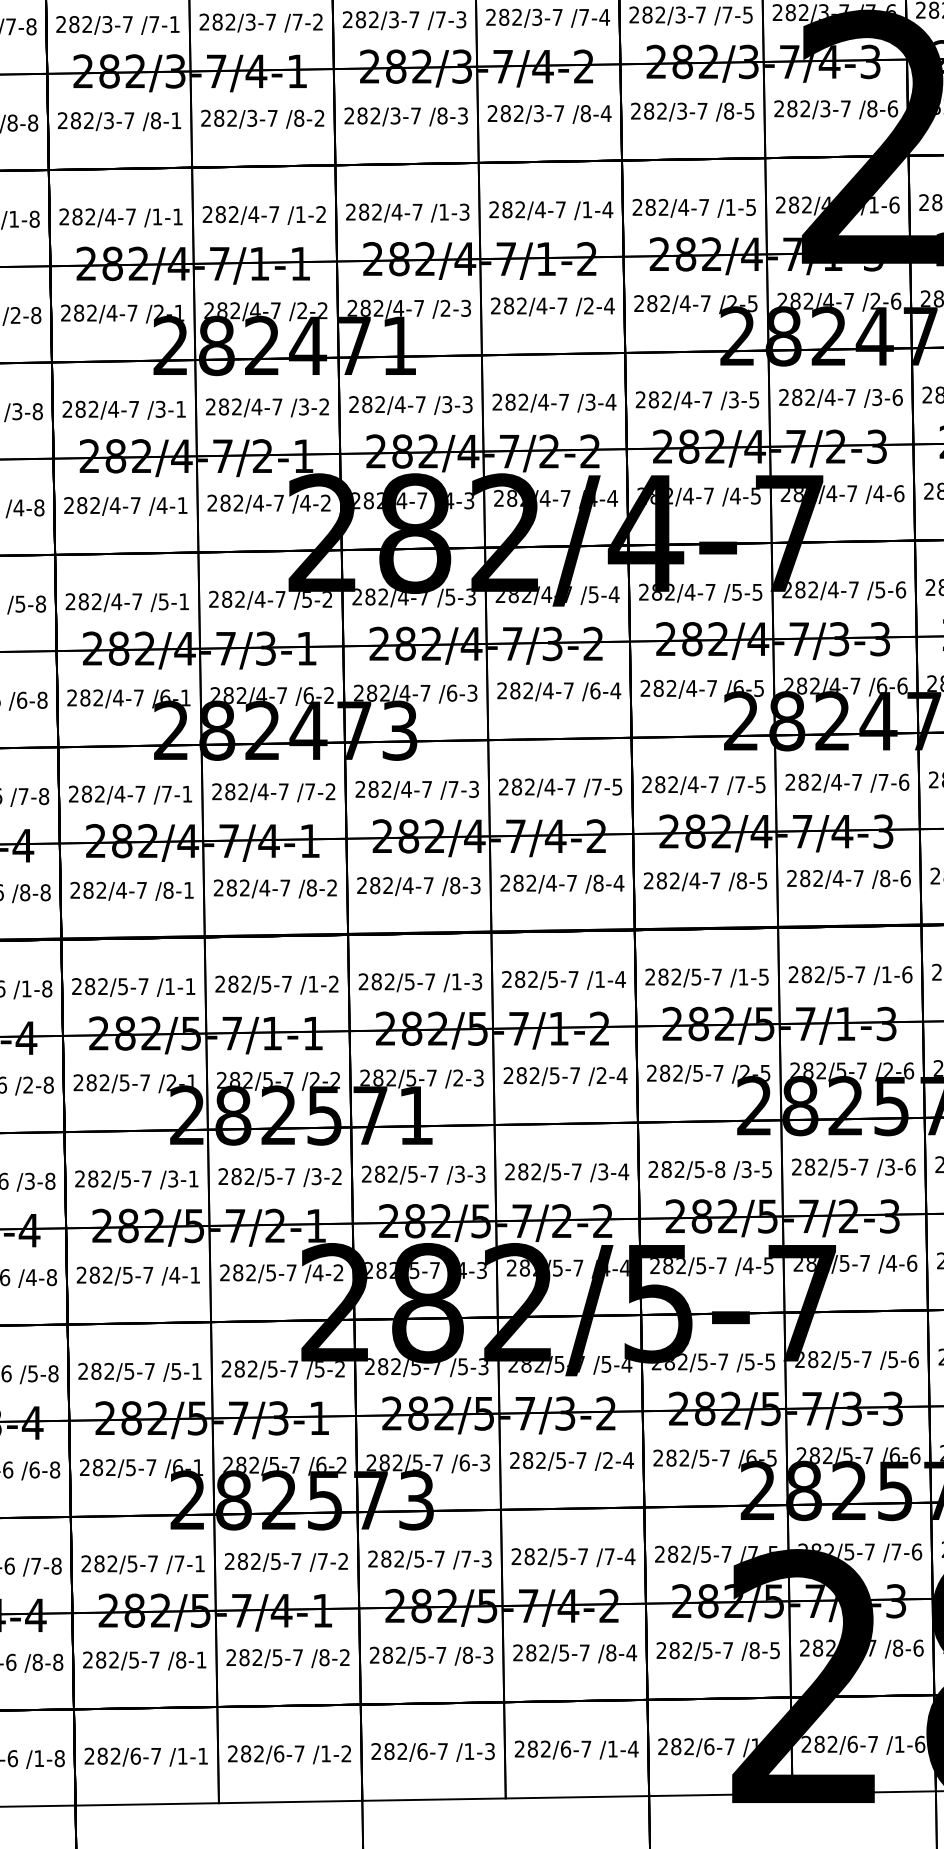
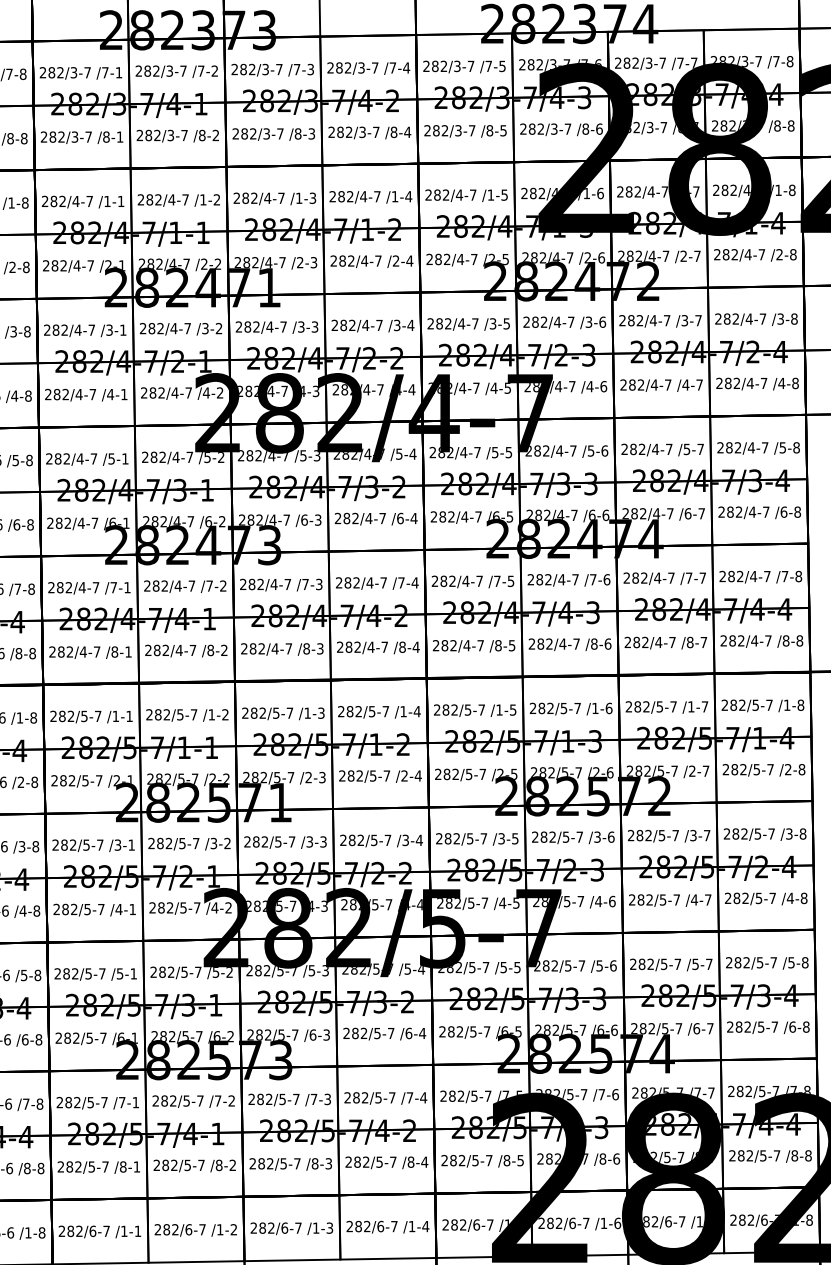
text: (616, 786) -> (414, 582), /7-5 -> /7-4
text: (719, 1169) -> (483, 838), 282/5-8 -> 282/5-7
text: (607, 1460) -> (408, 1033), /2-4 -> /6-4

